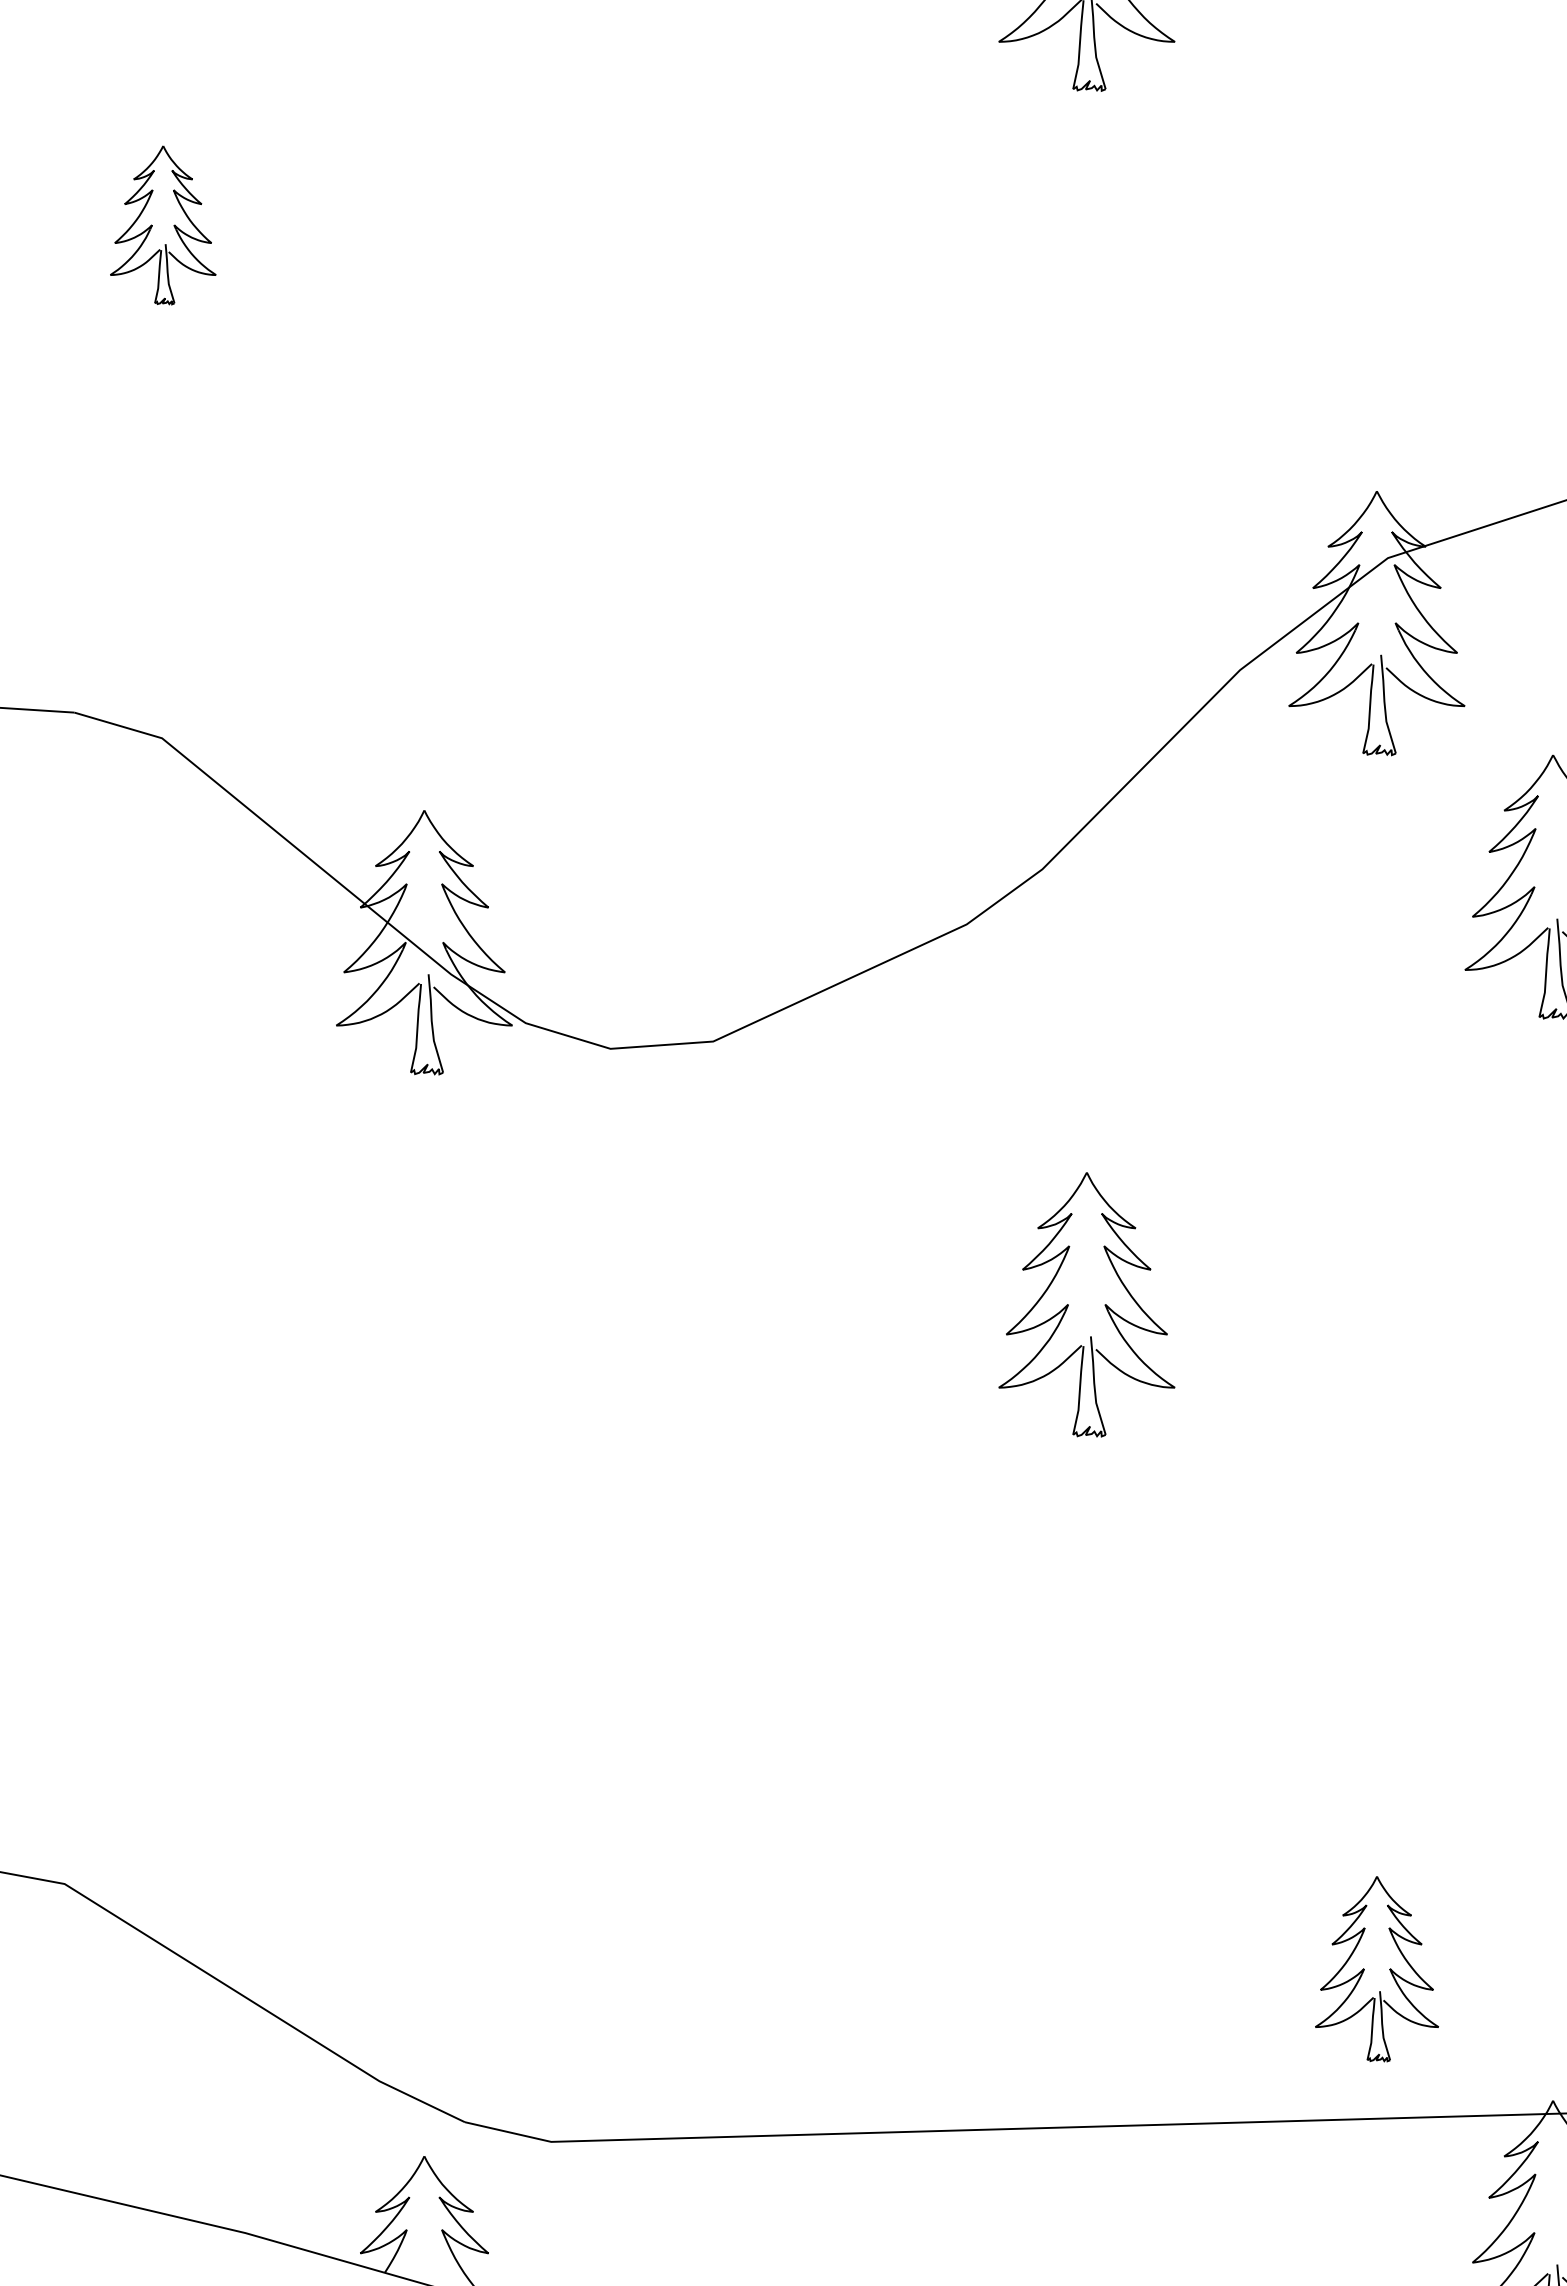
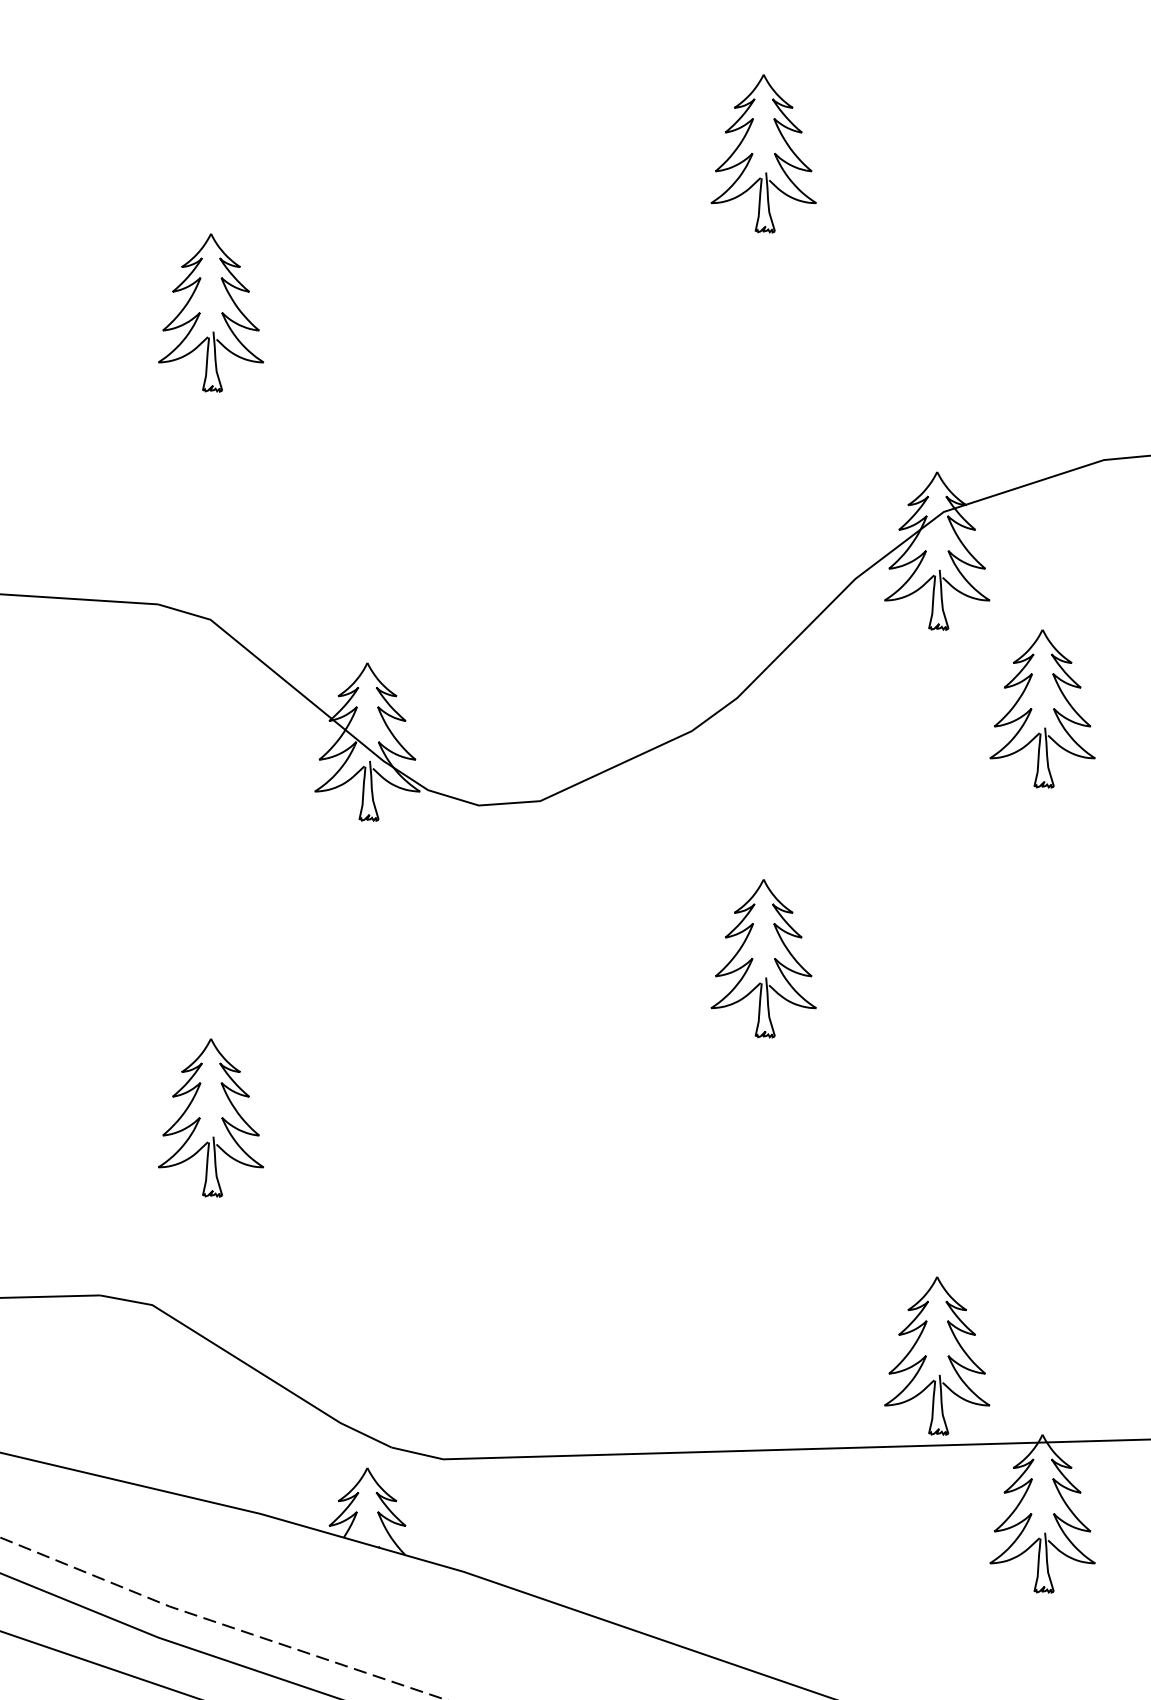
part: (163, 224) -> (211, 312), size x1.67
part: (163, 1570) -> (211, 1117), added
part: (1377, 1968) -> (937, 1355), size x1.43

